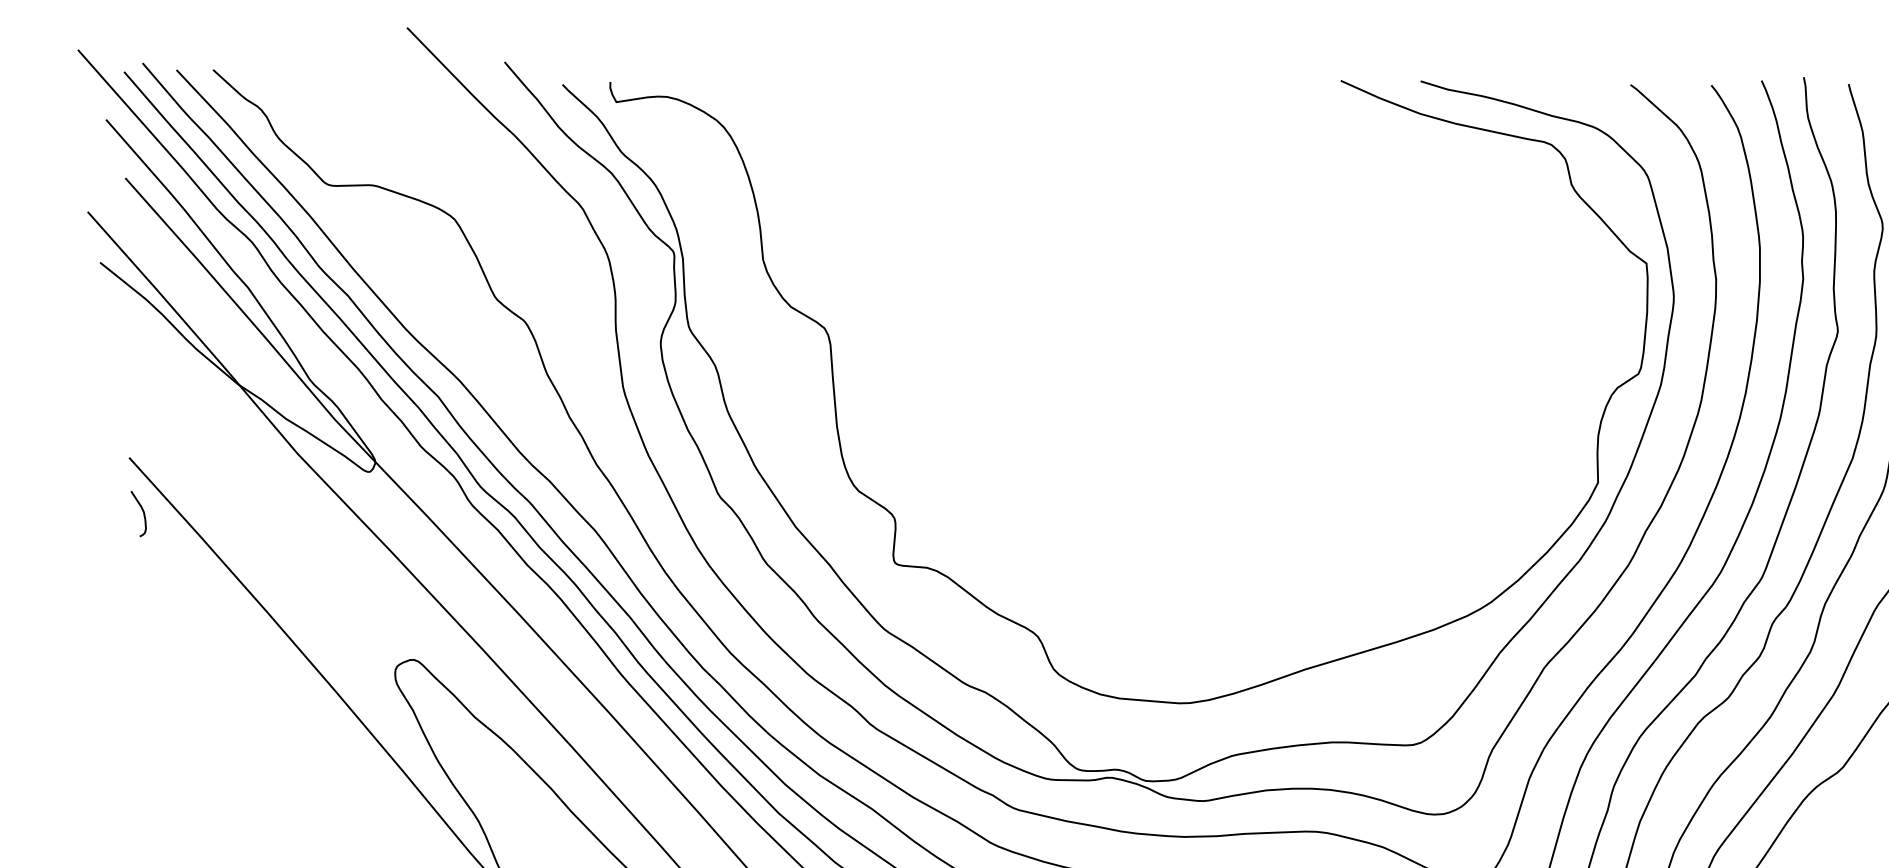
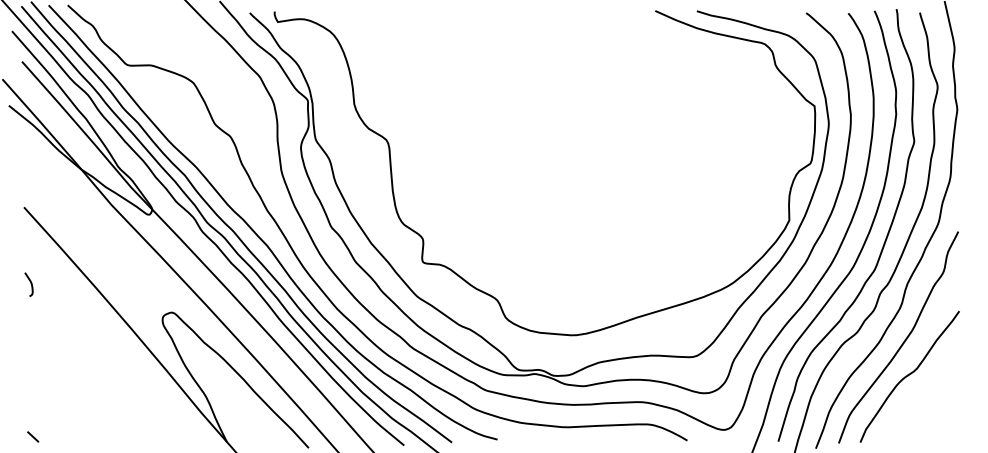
curve: (141, 513) -> (30, 284), moved

